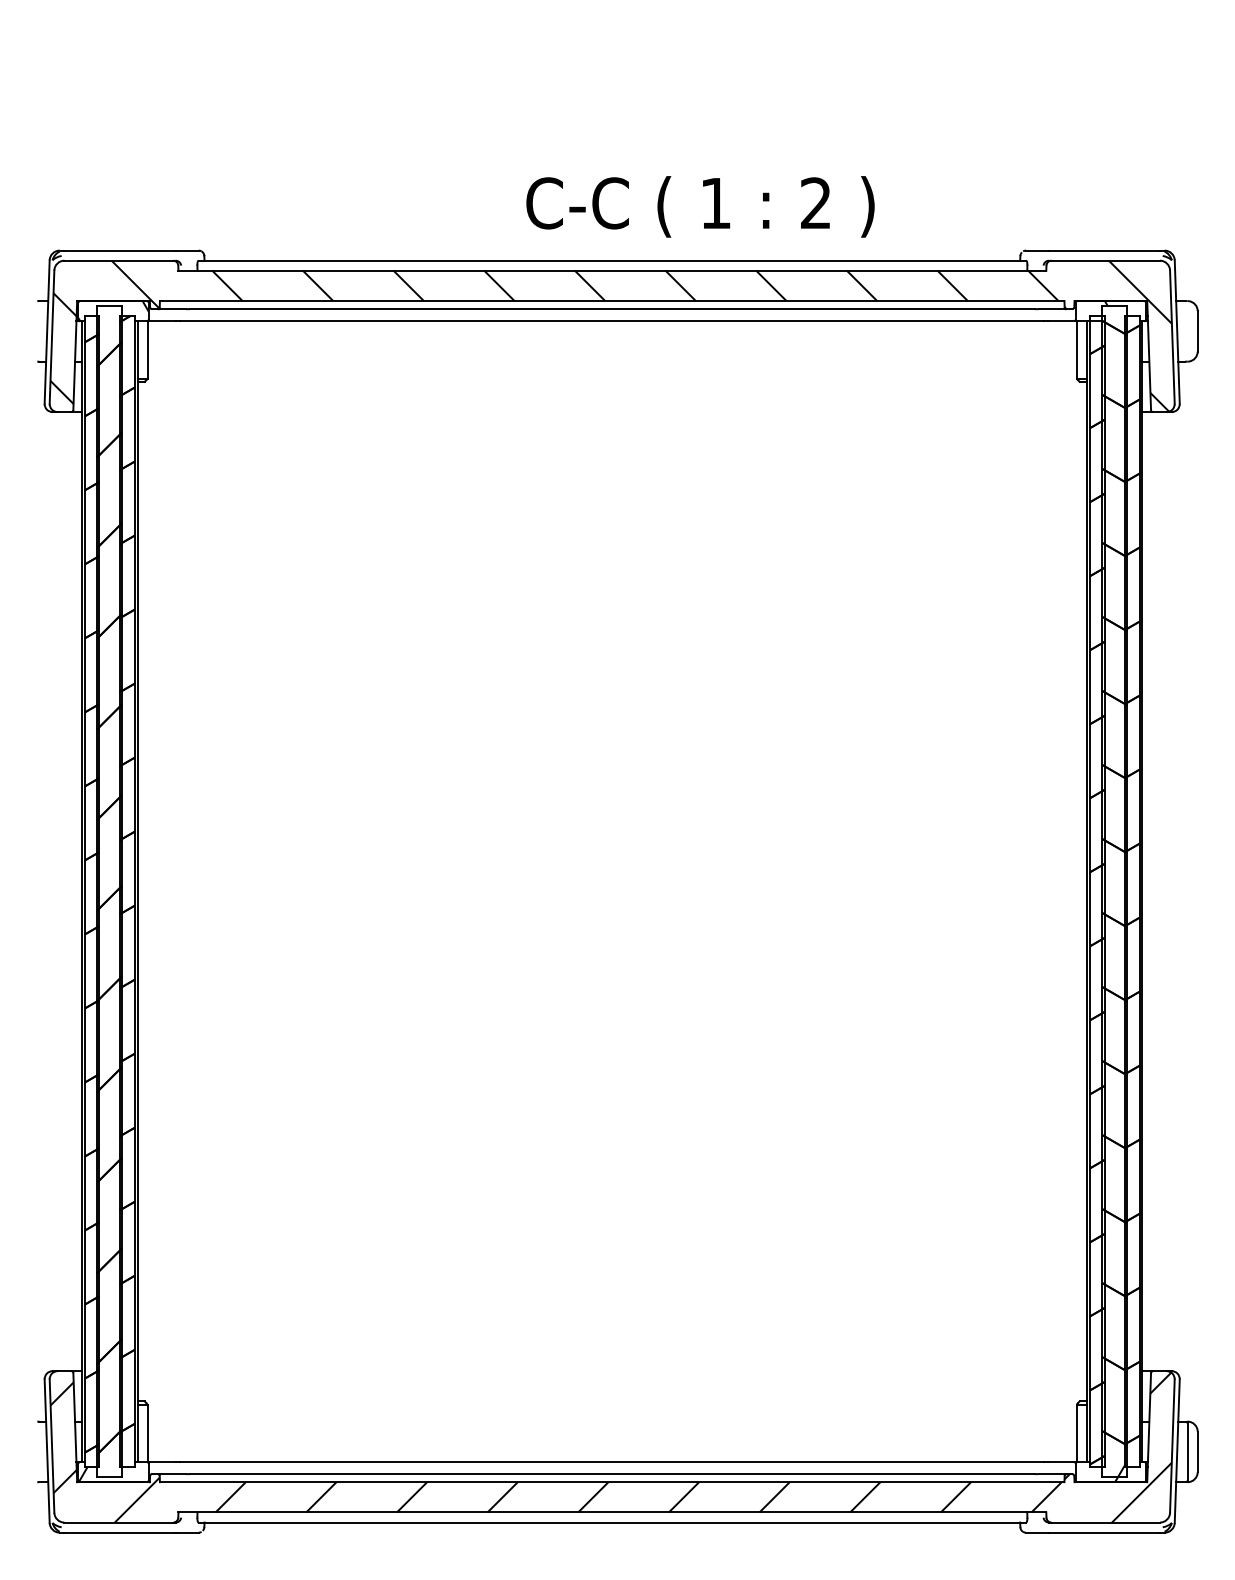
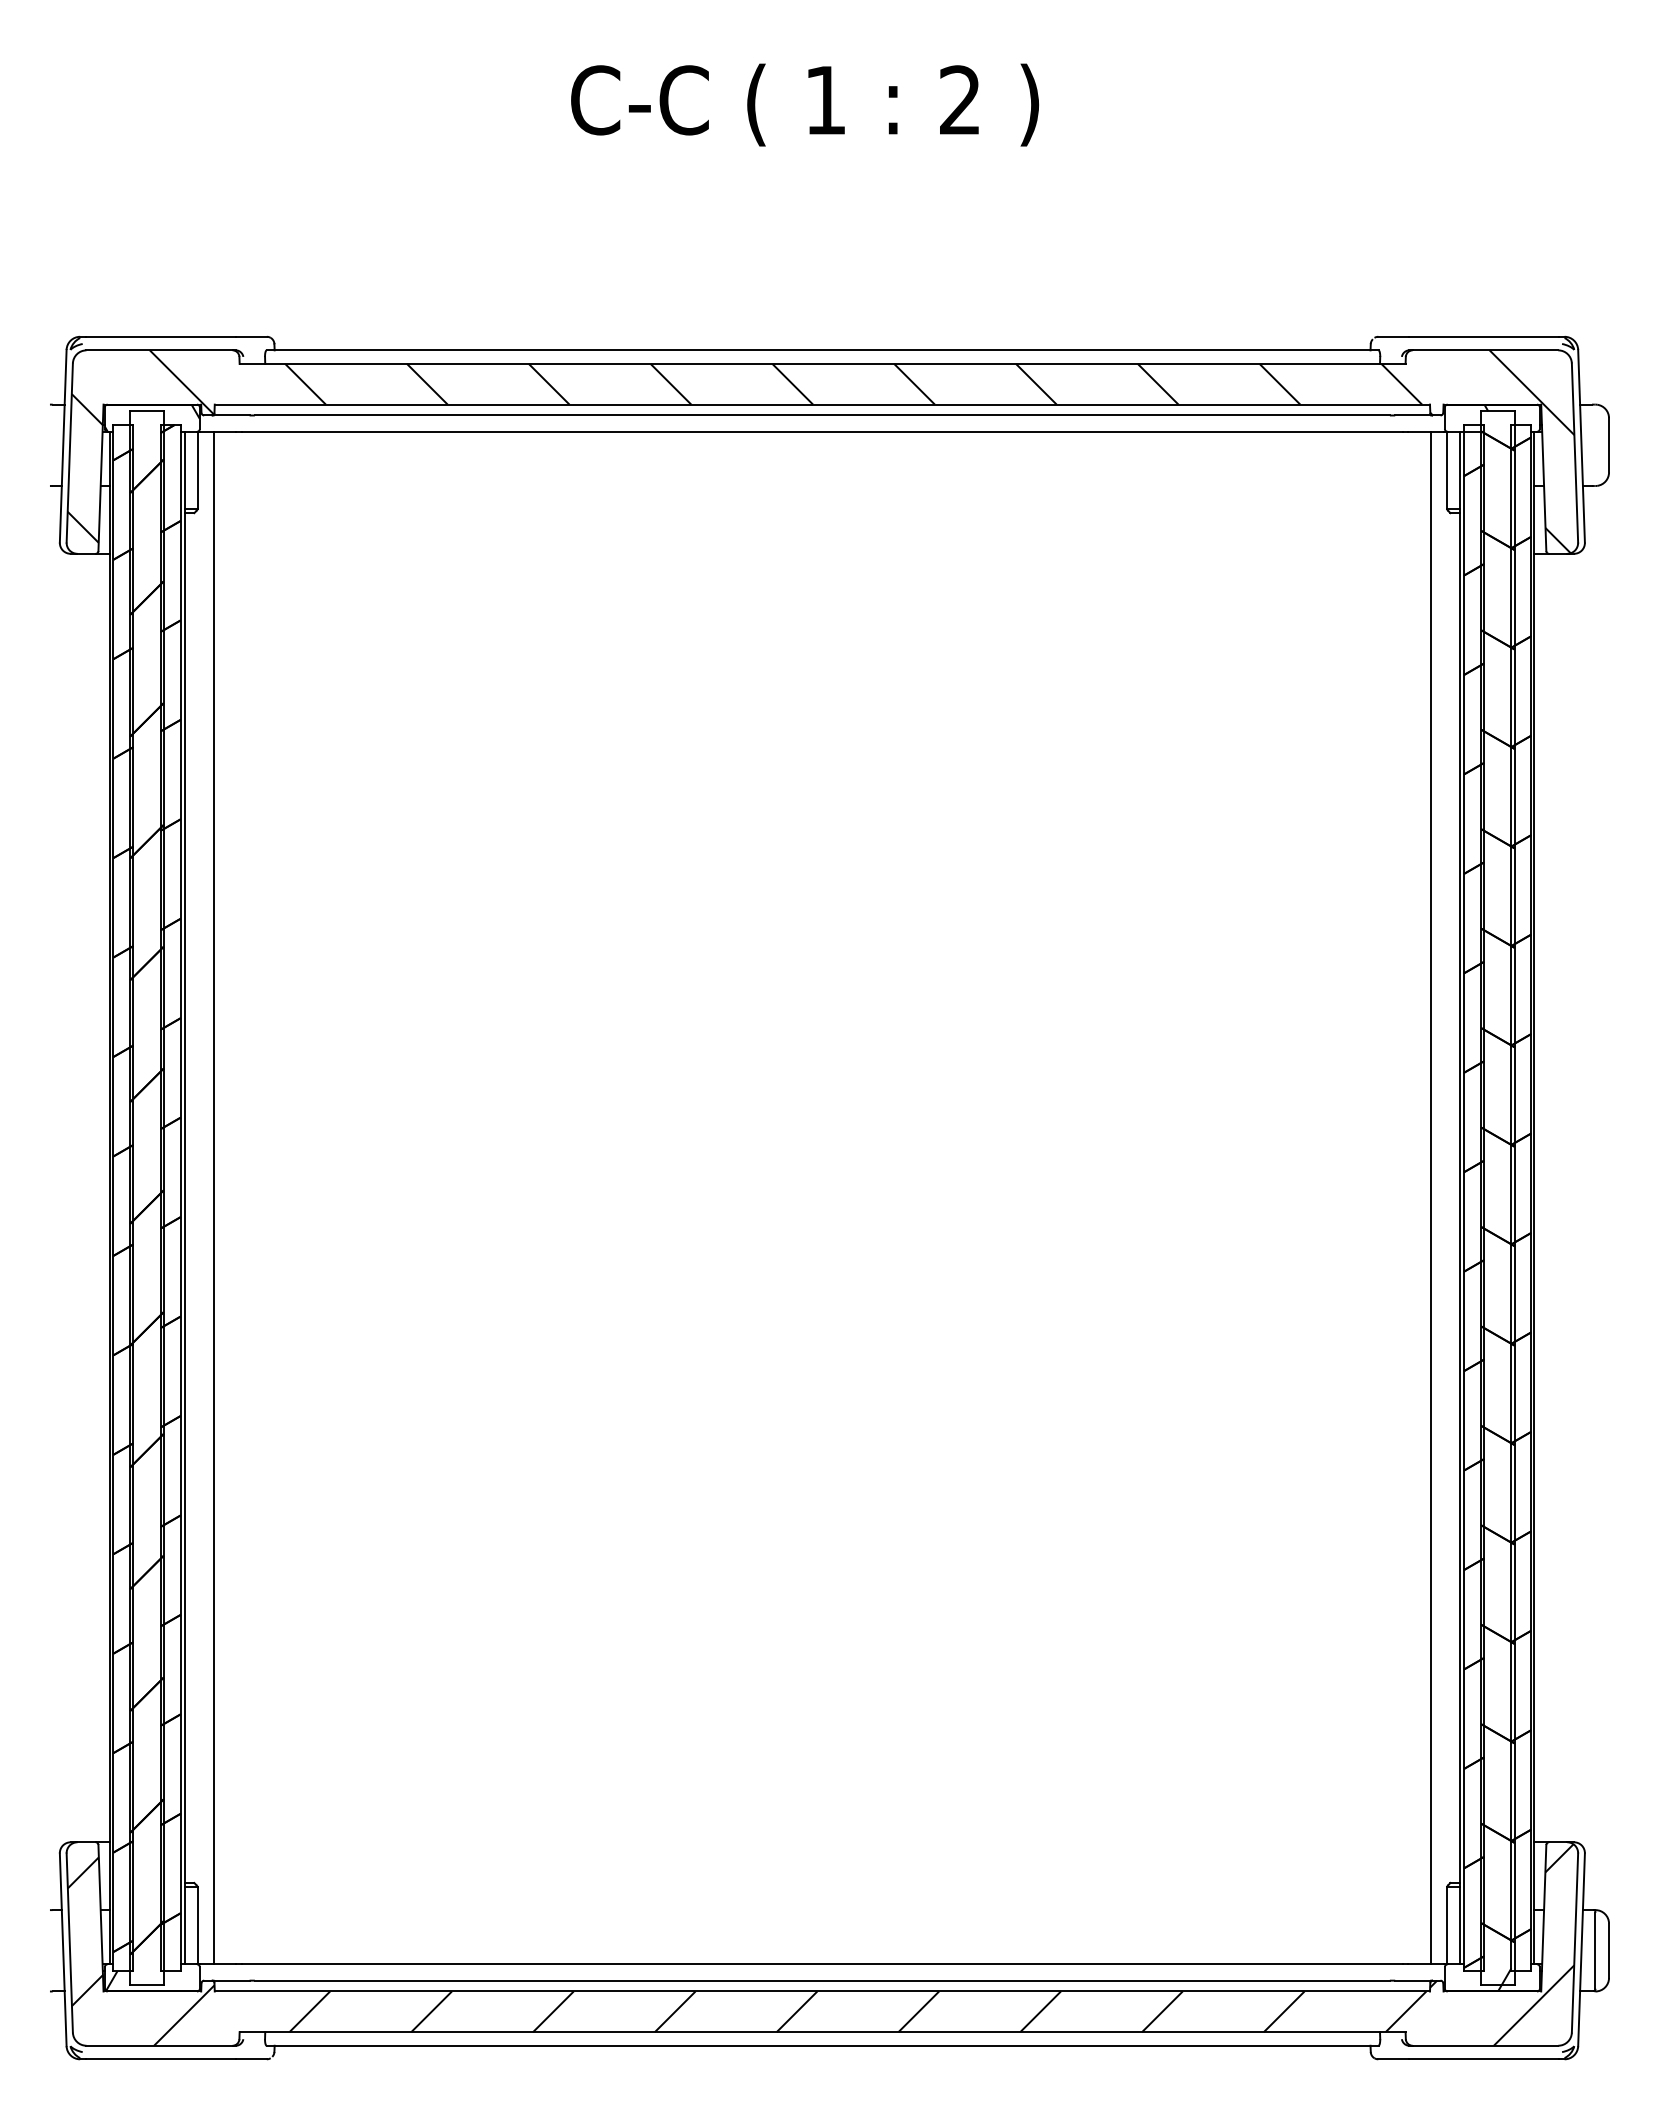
text: (700, 206) -> (804, 104), moved
line: (159, 891) -> (213, 1197), added
line: (1065, 891) -> (1431, 1197), added

